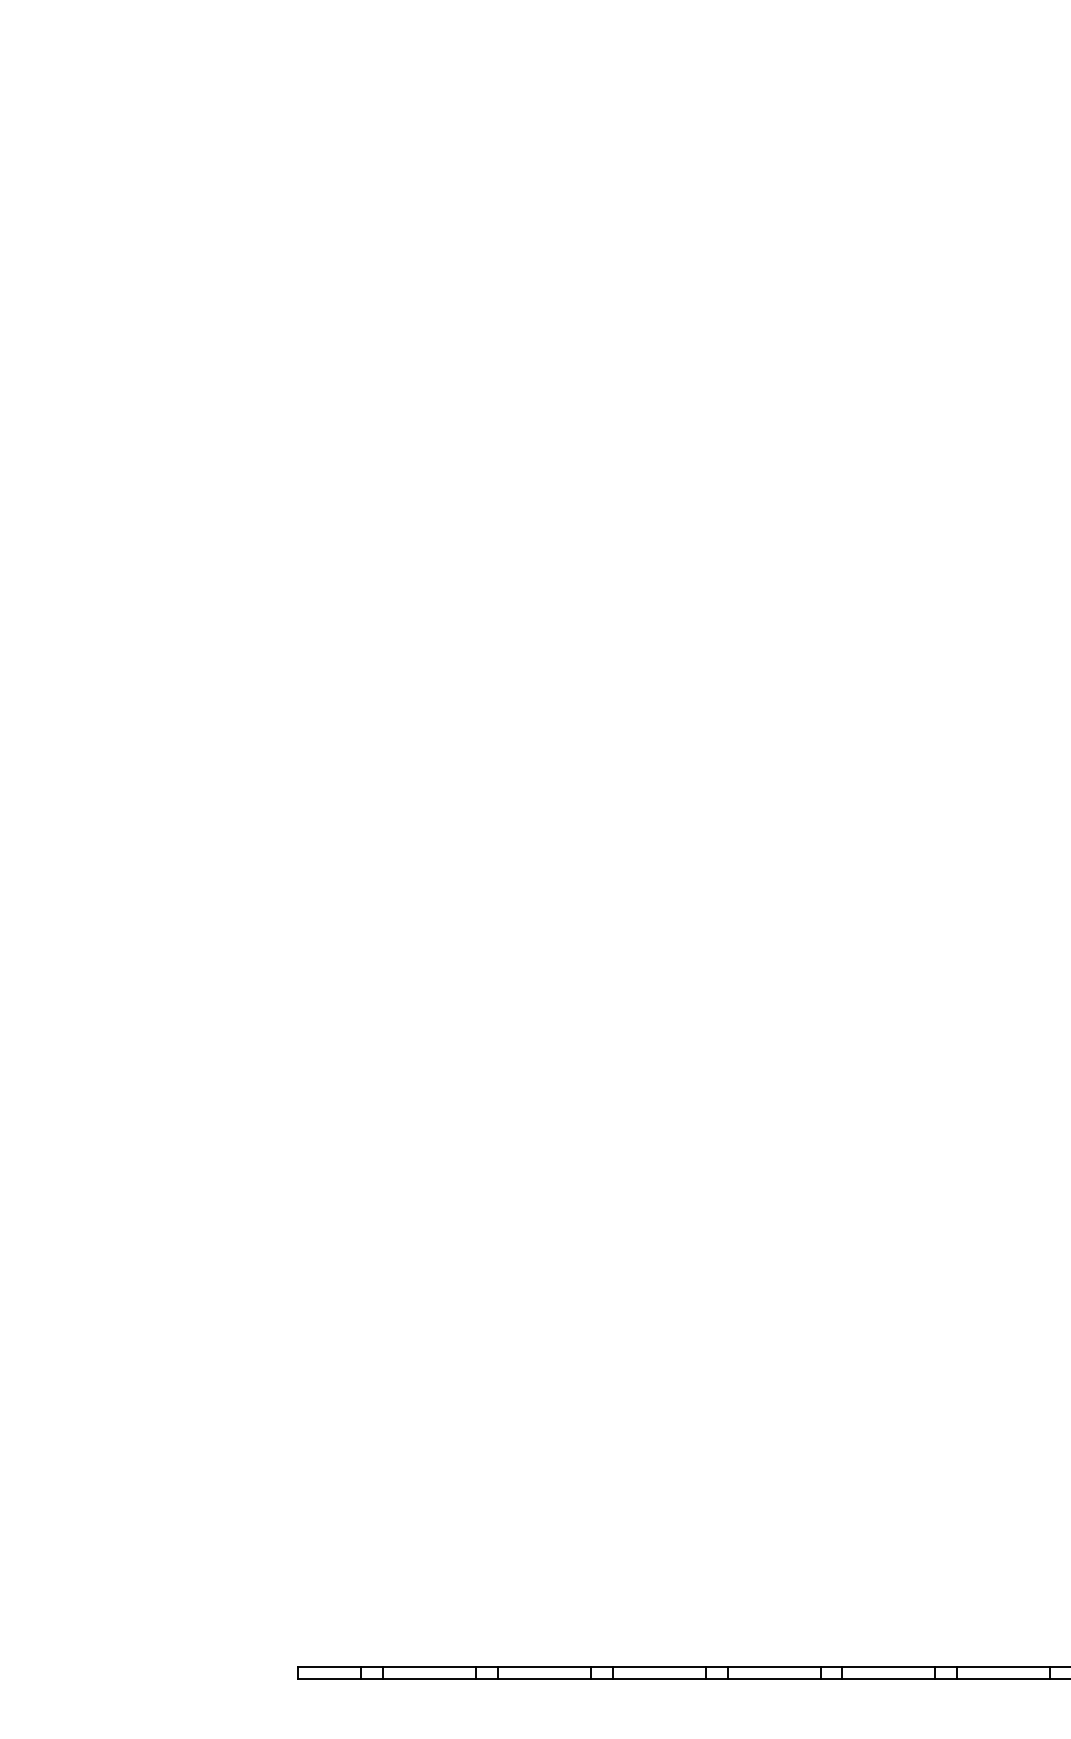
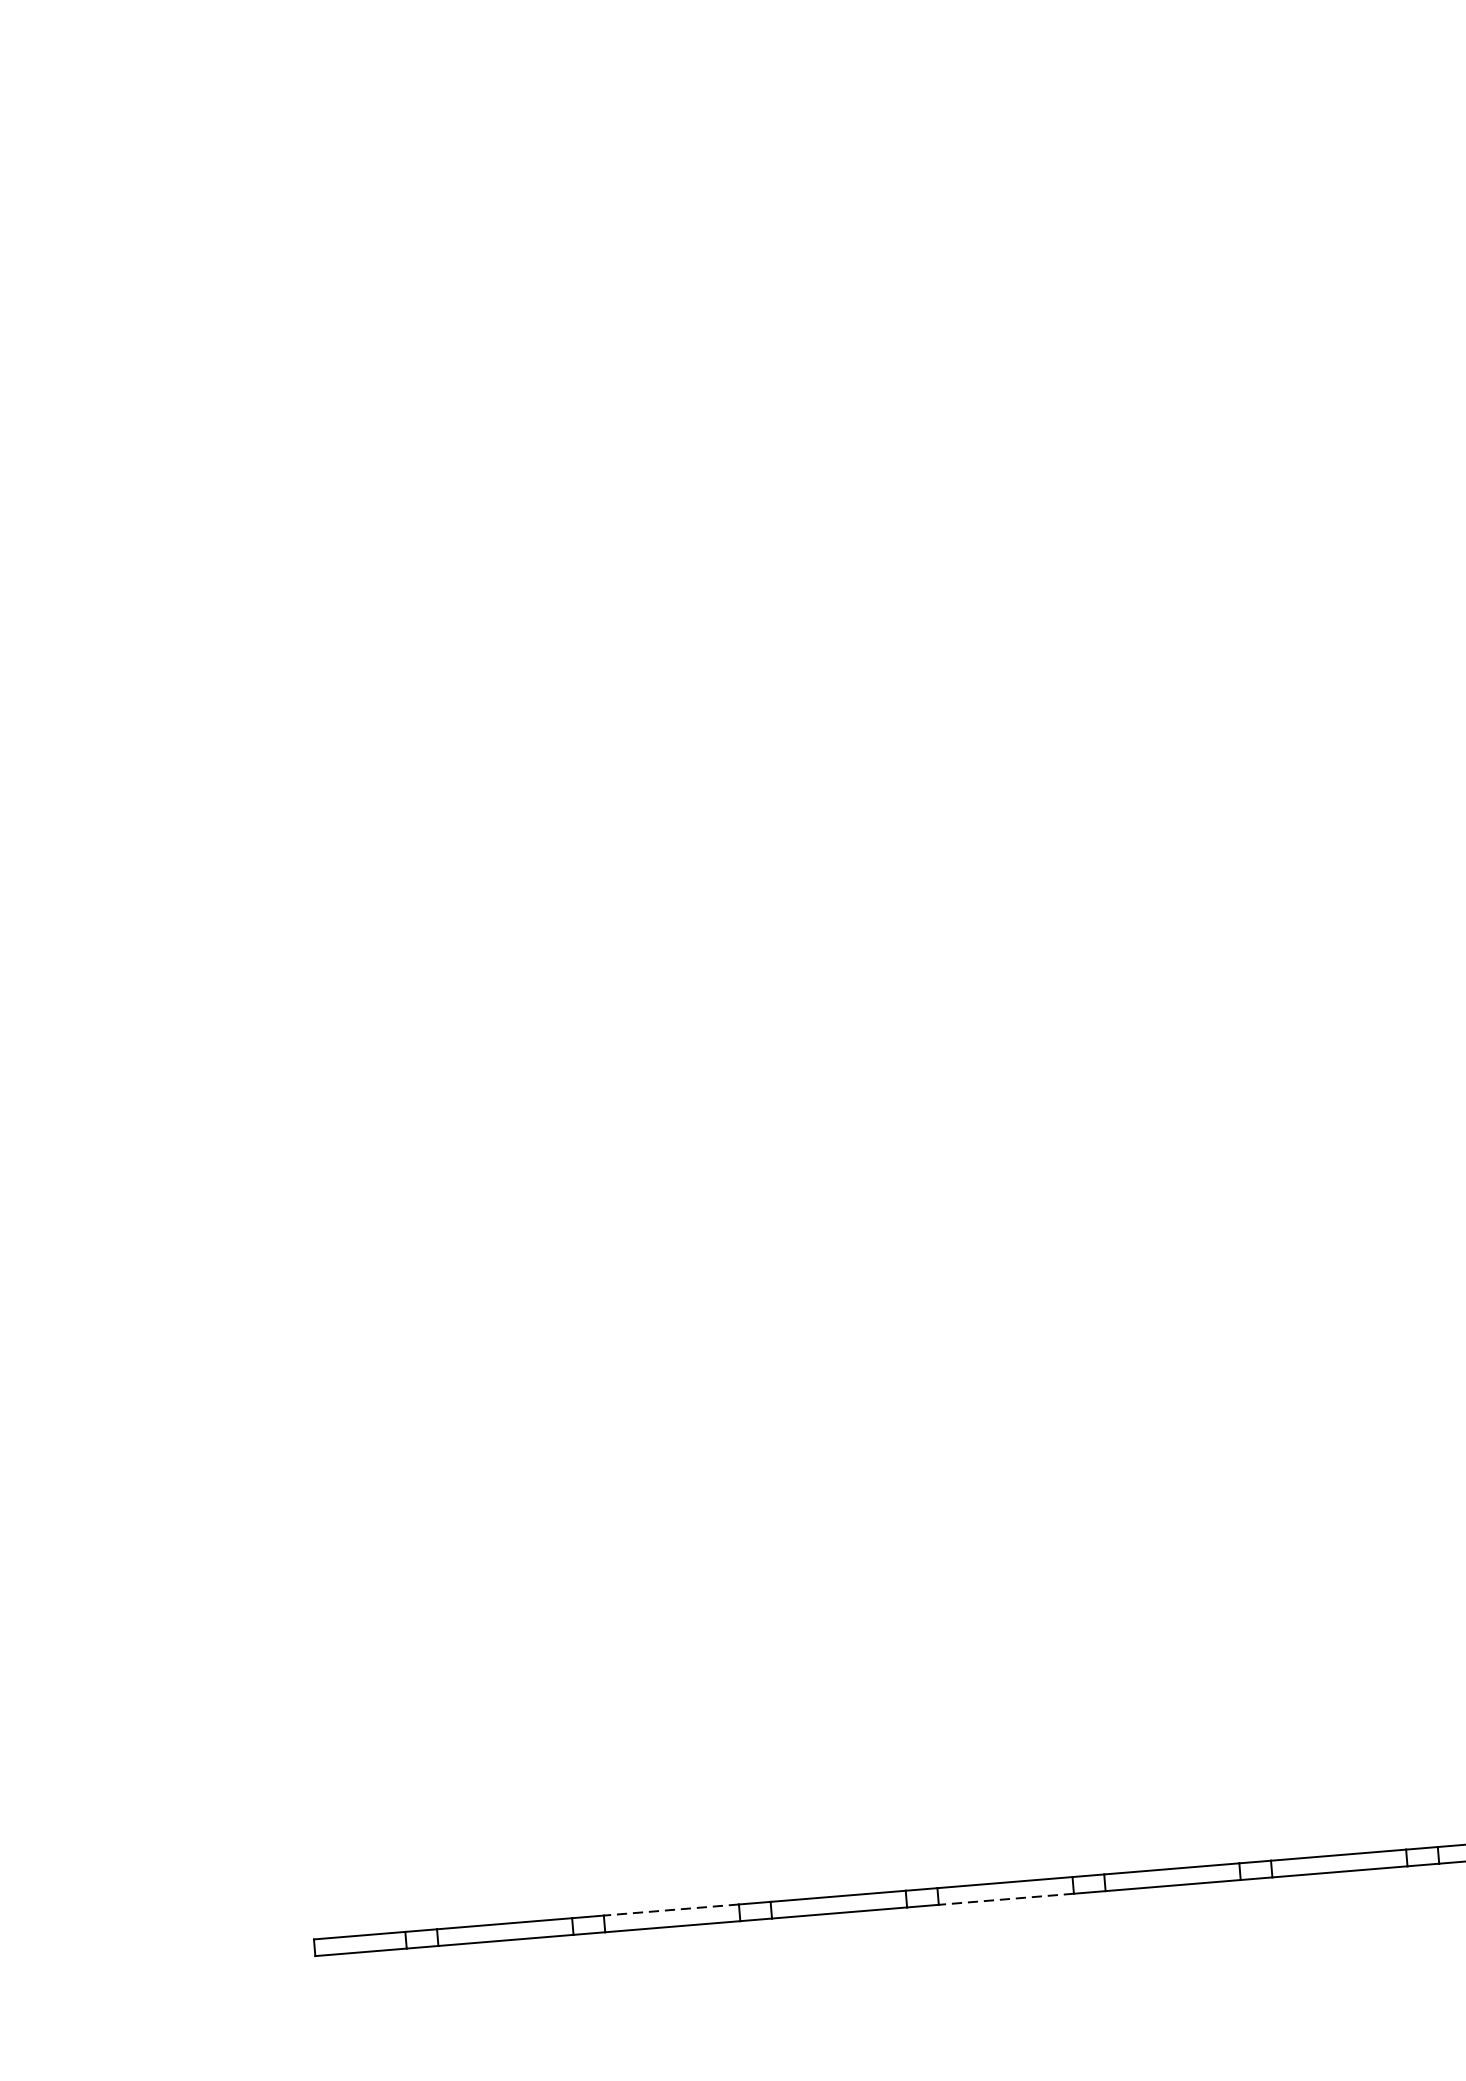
line: (544, 1667) -> (671, 1910), solid -> dashed
line: (774, 1678) -> (1006, 1898), solid -> dashed

